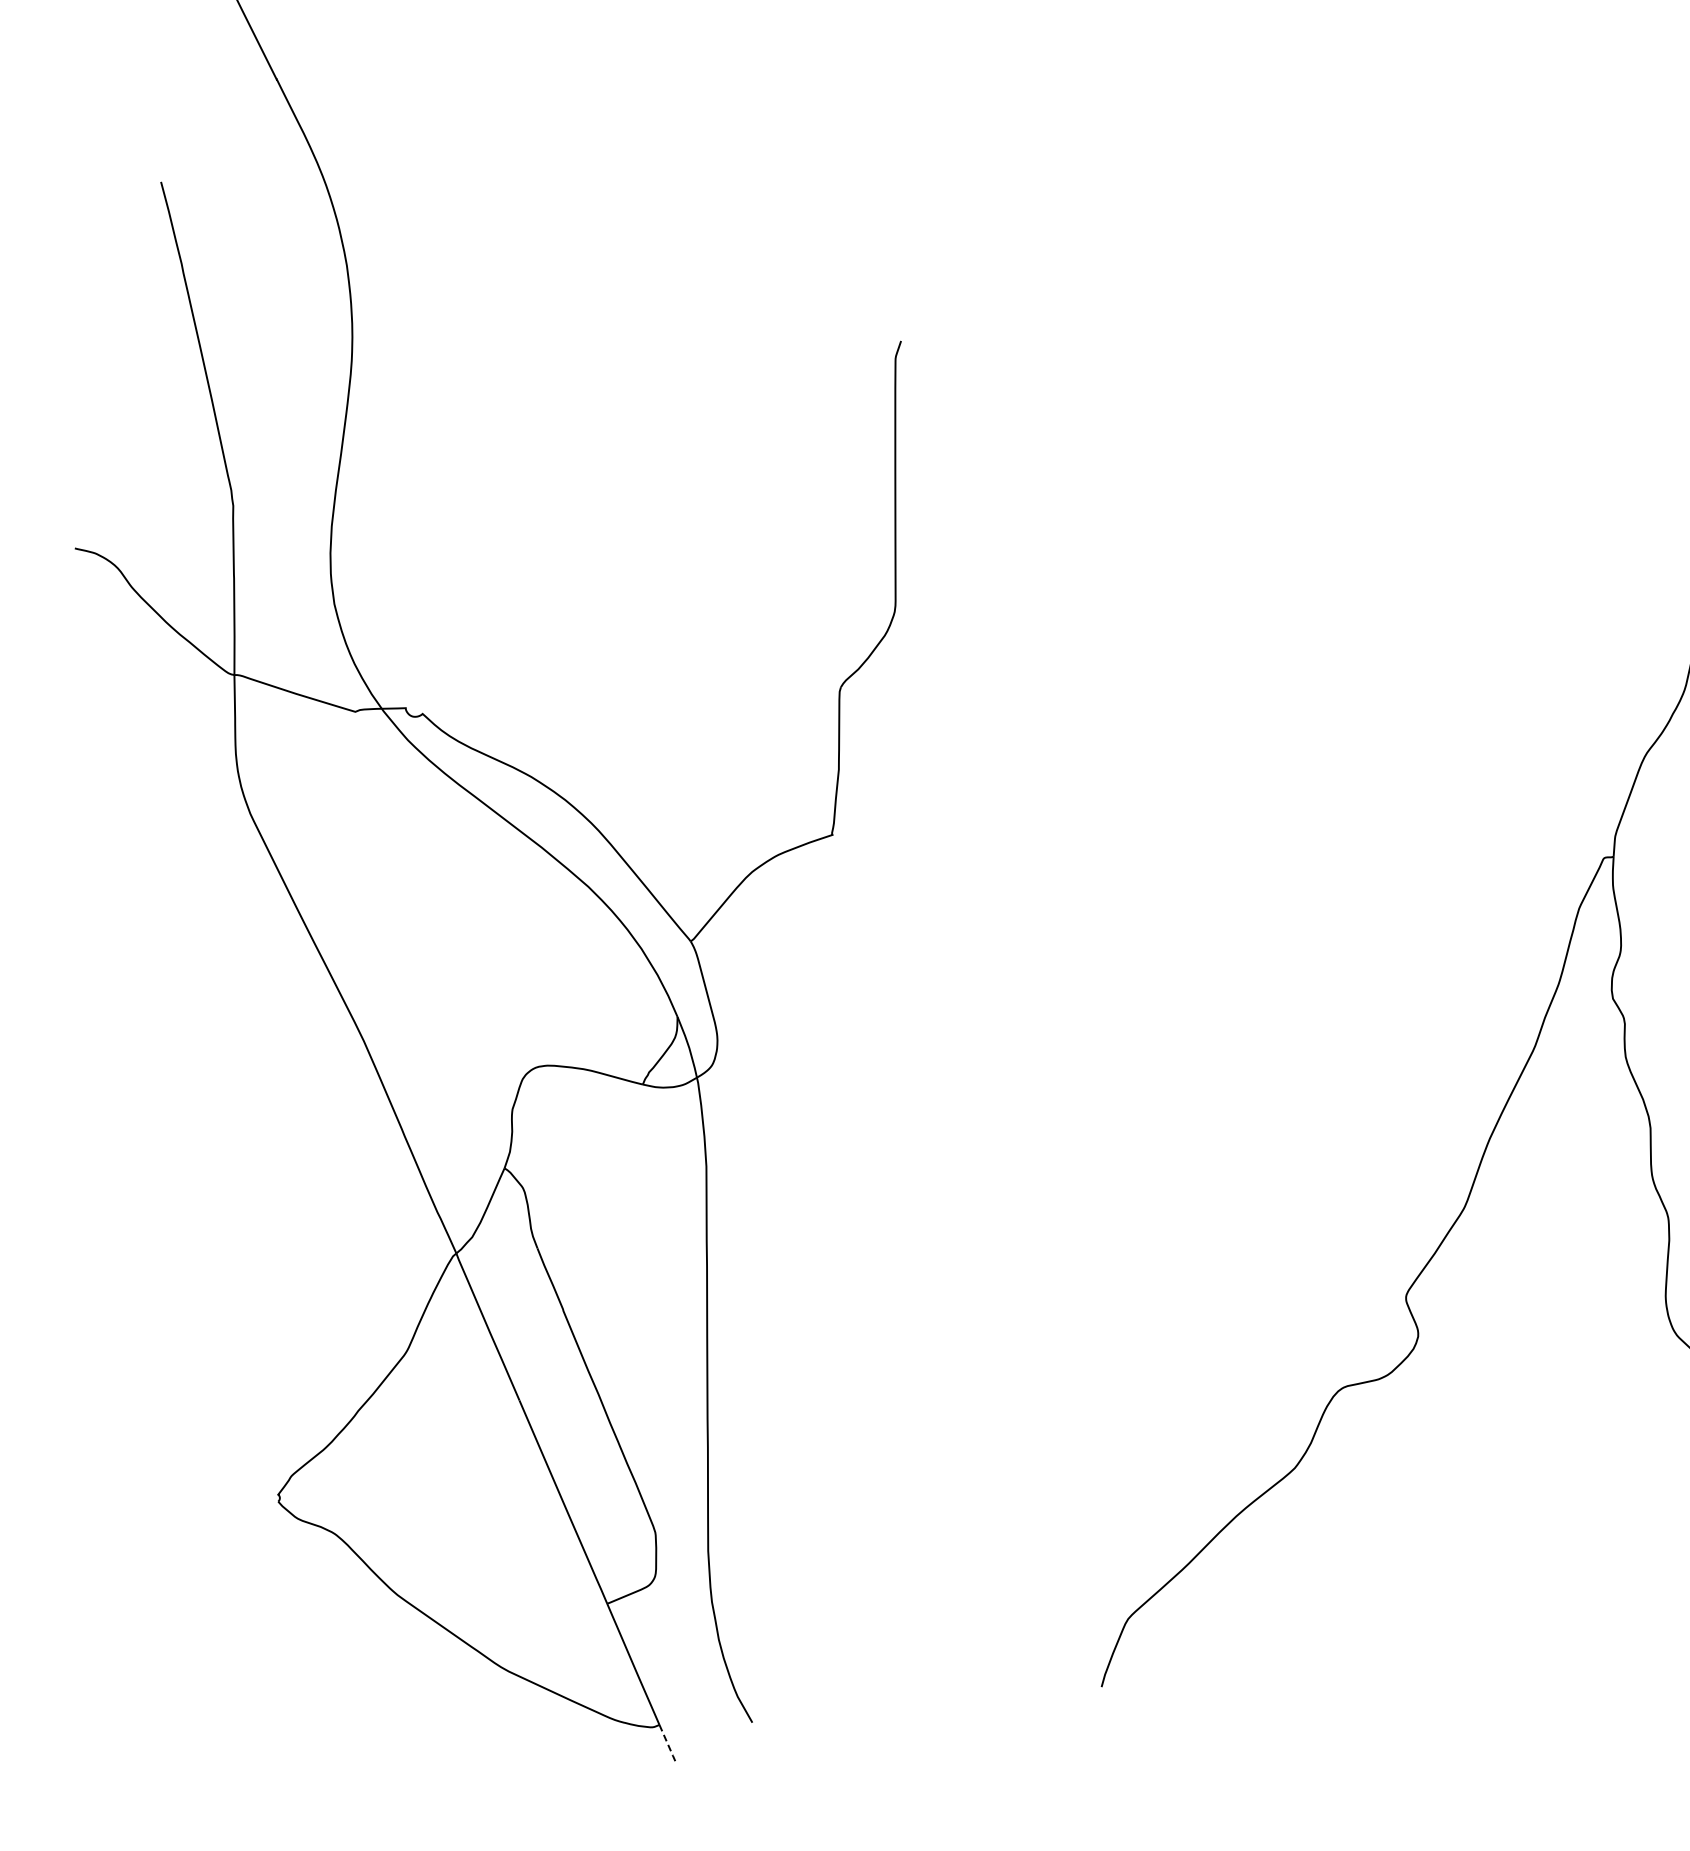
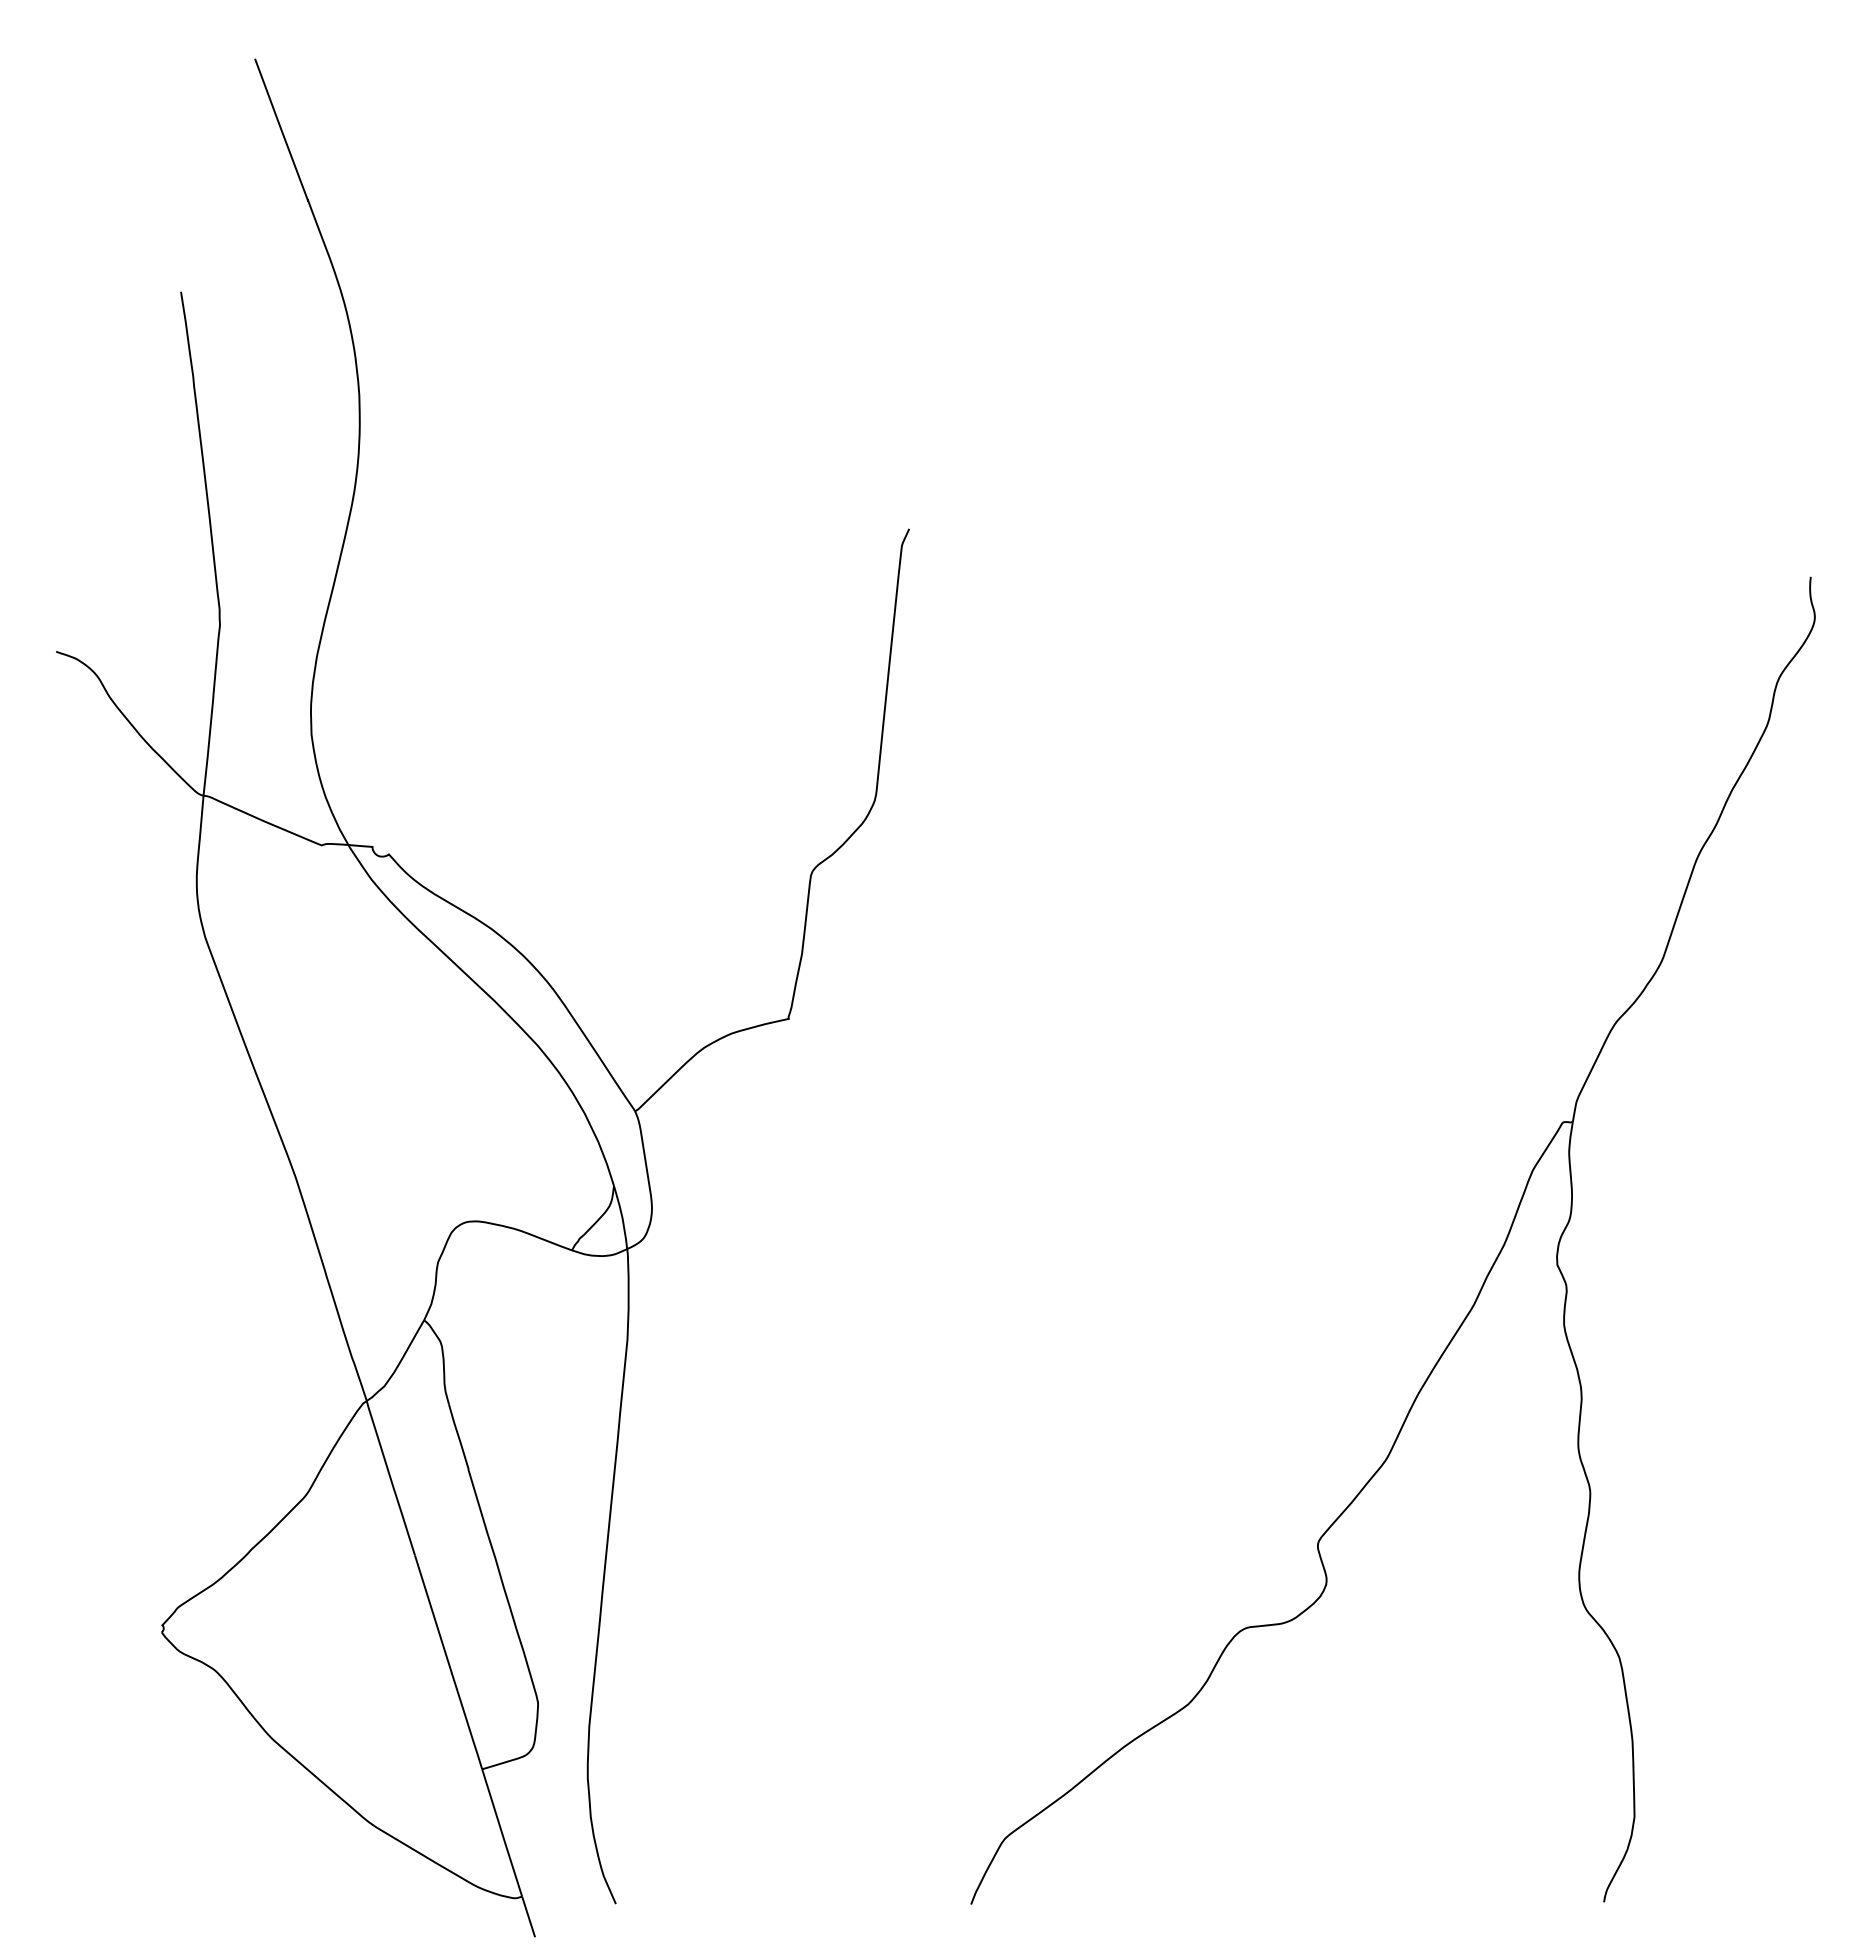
line: (667, 1744) -> (528, 1917), dashed -> solid

